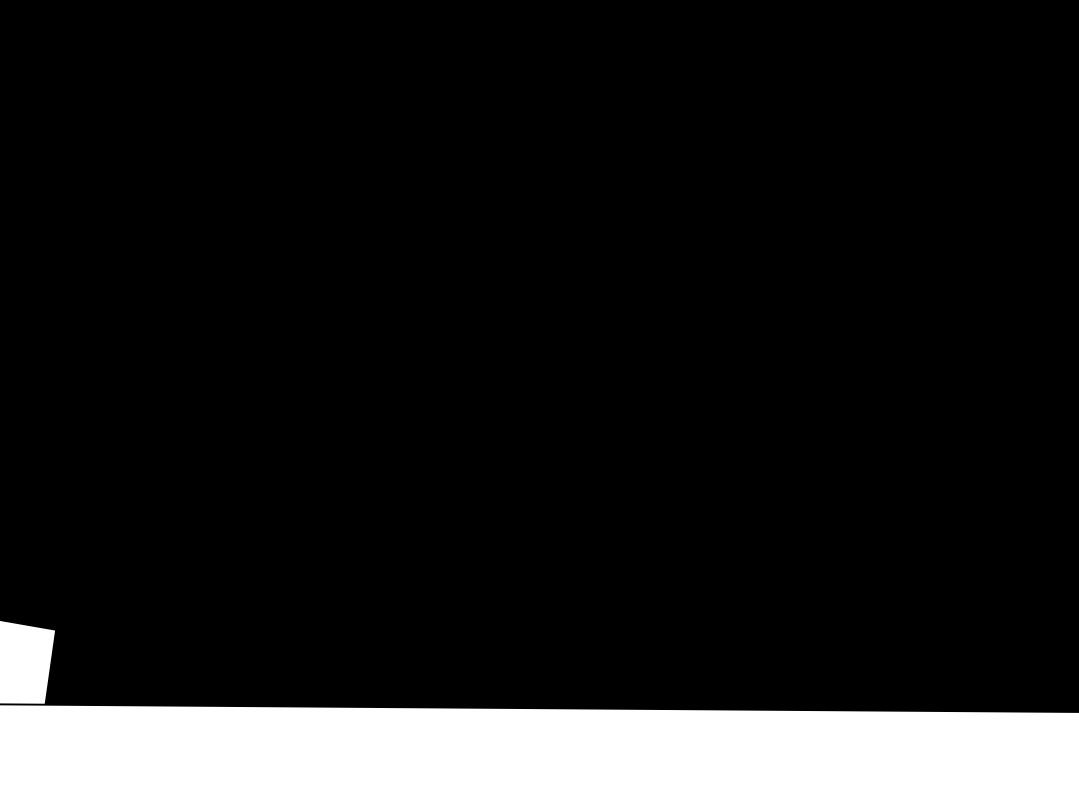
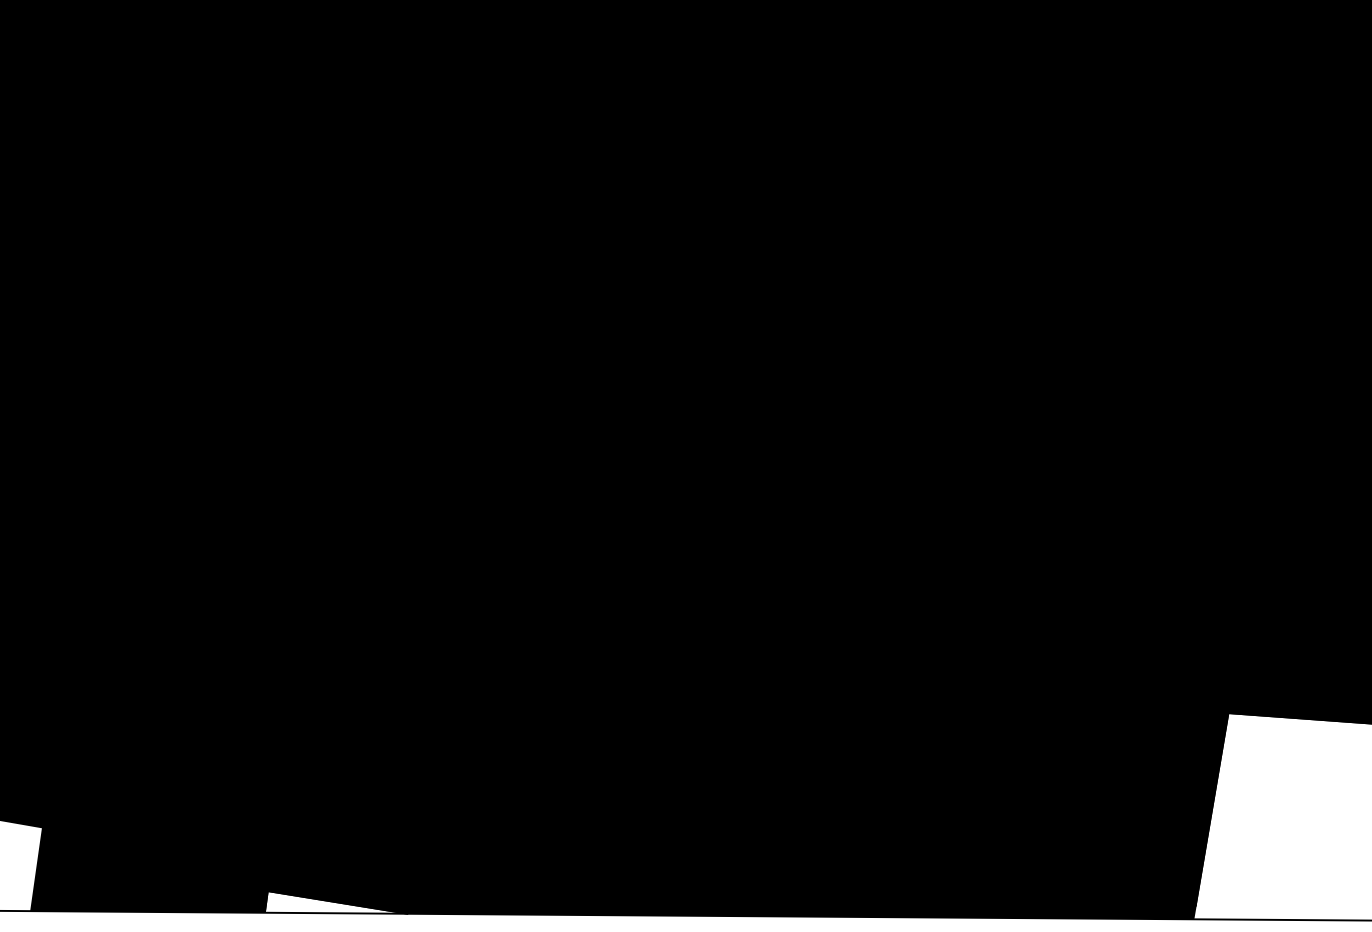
fill: (318, 696) -> (336, 902), removed

